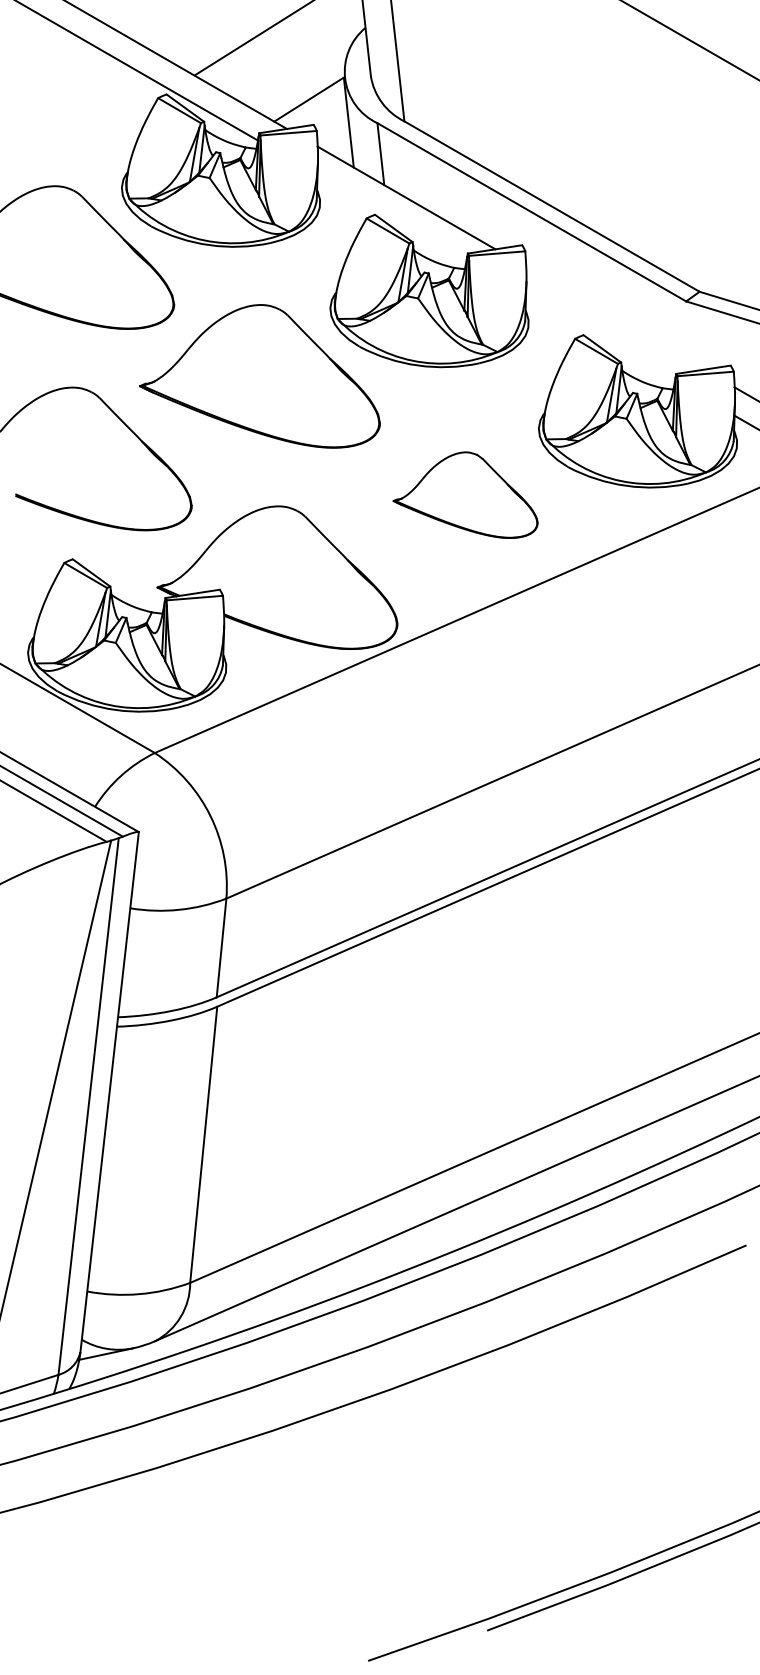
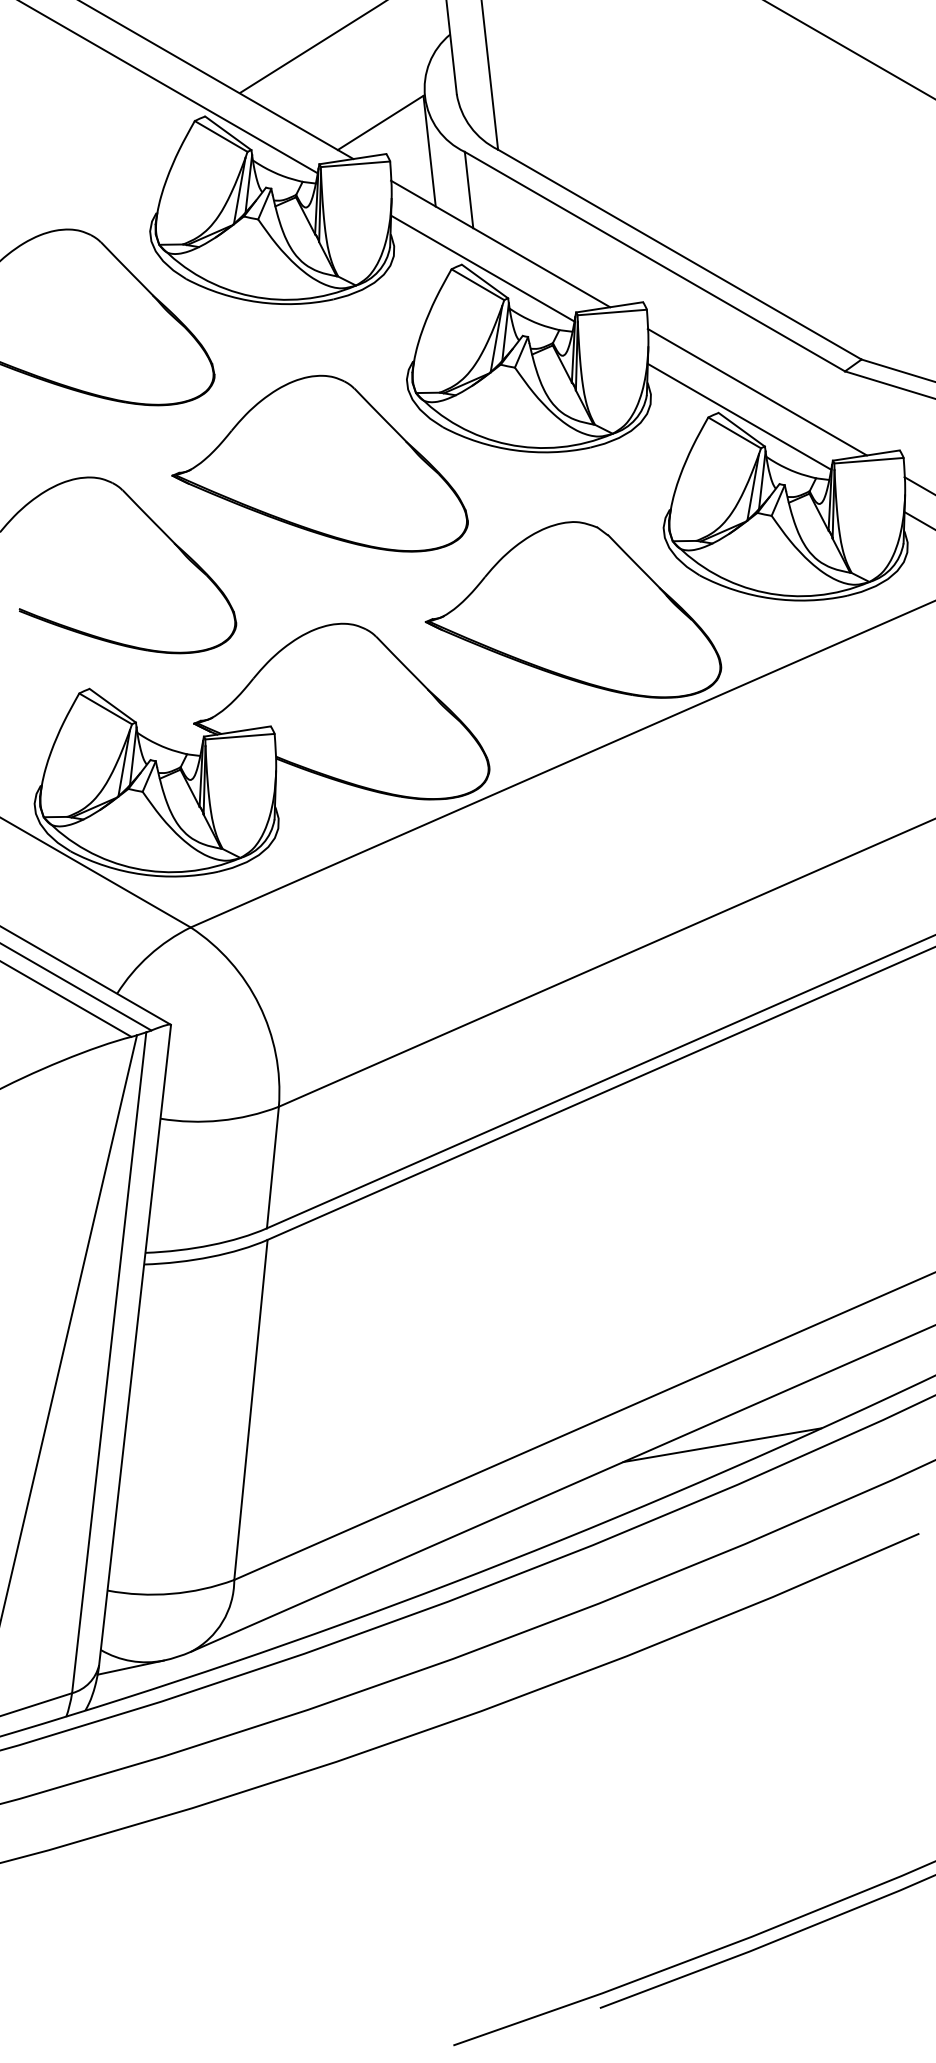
line: (391, 217) -> (482, 268), added
line: (614, 317) -> (756, 391), added
line: (600, 338) -> (739, 416), added
part: (465, 494) -> (573, 609), size x1.67
line: (586, 1173) -> (722, 1445), added

